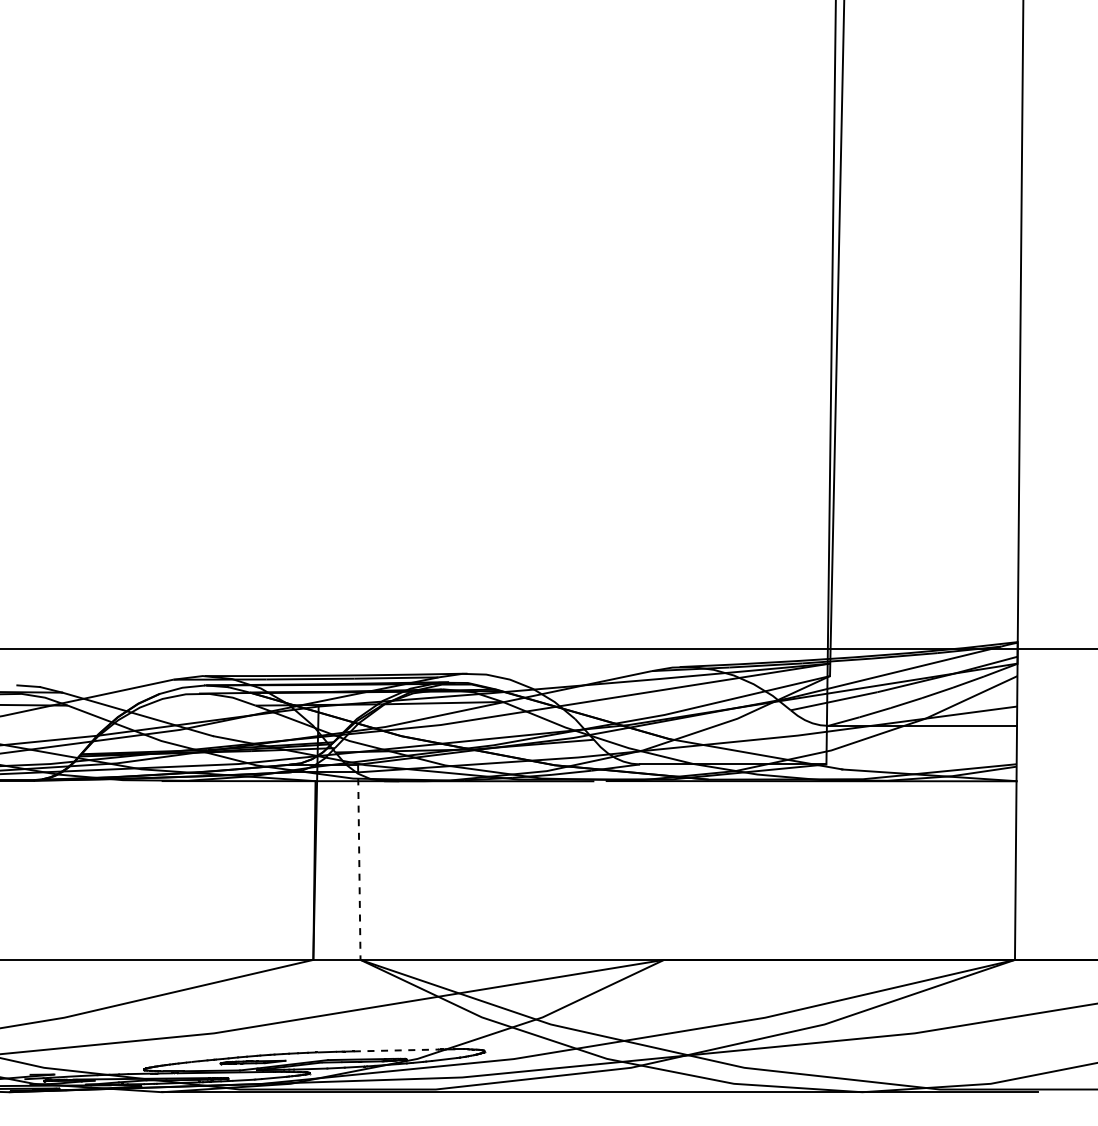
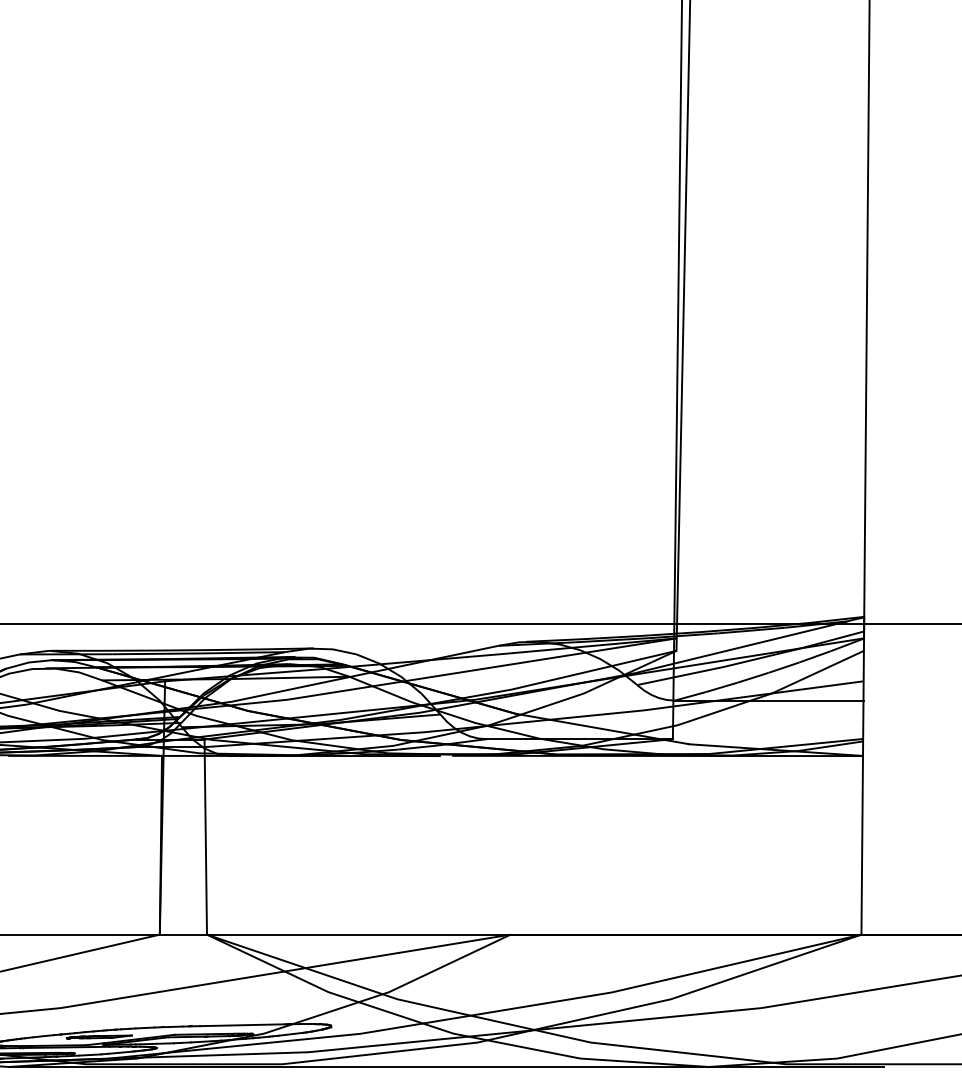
line: (359, 862) -> (205, 837), dashed -> solid
line: (396, 1050) -> (242, 1025), dashed -> solid

